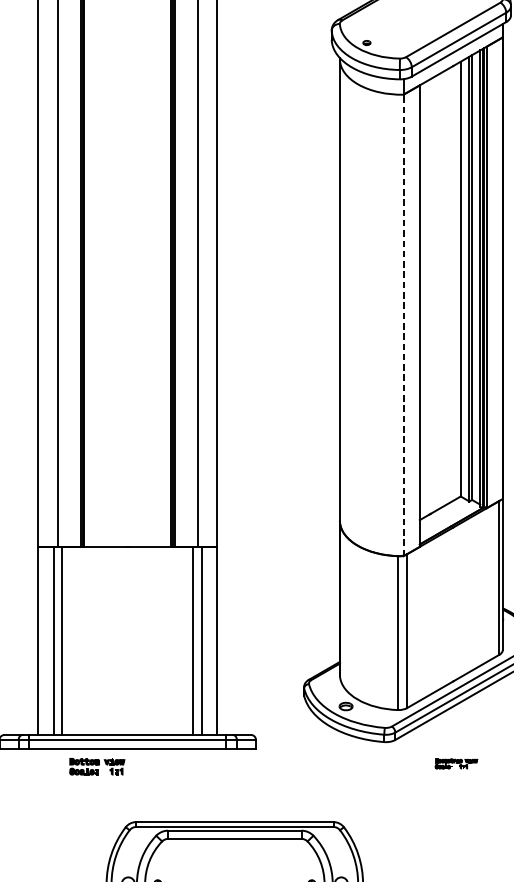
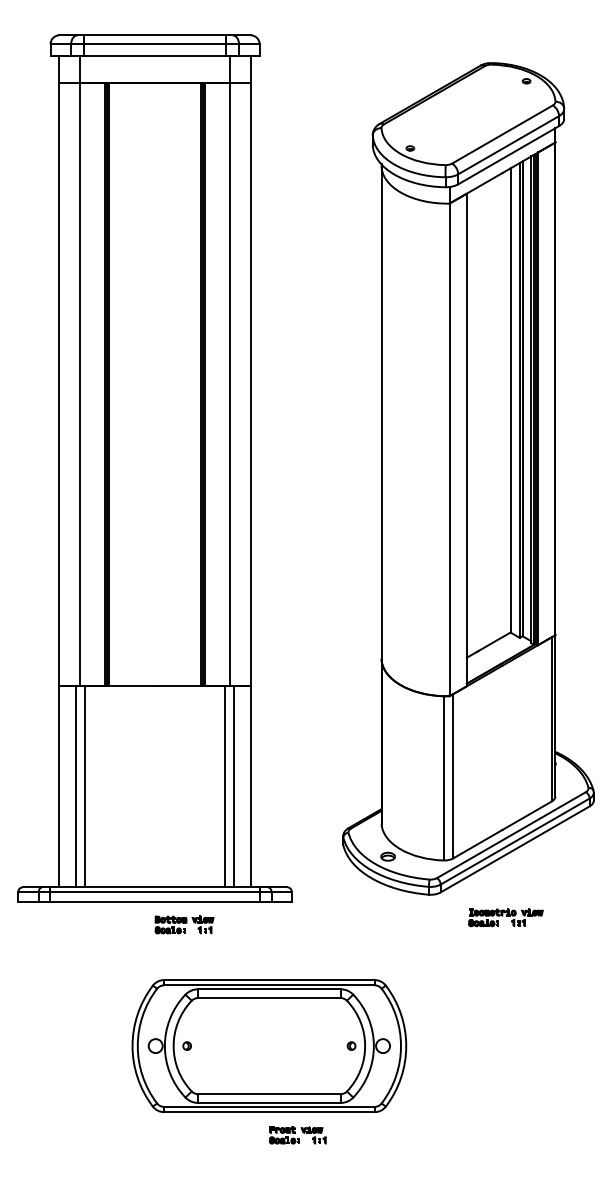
line: (403, 325) -> (449, 449), dashed -> solid
part: (456, 763) -> (505, 917), size x1.67
part: (97, 766) -> (184, 924), moved

